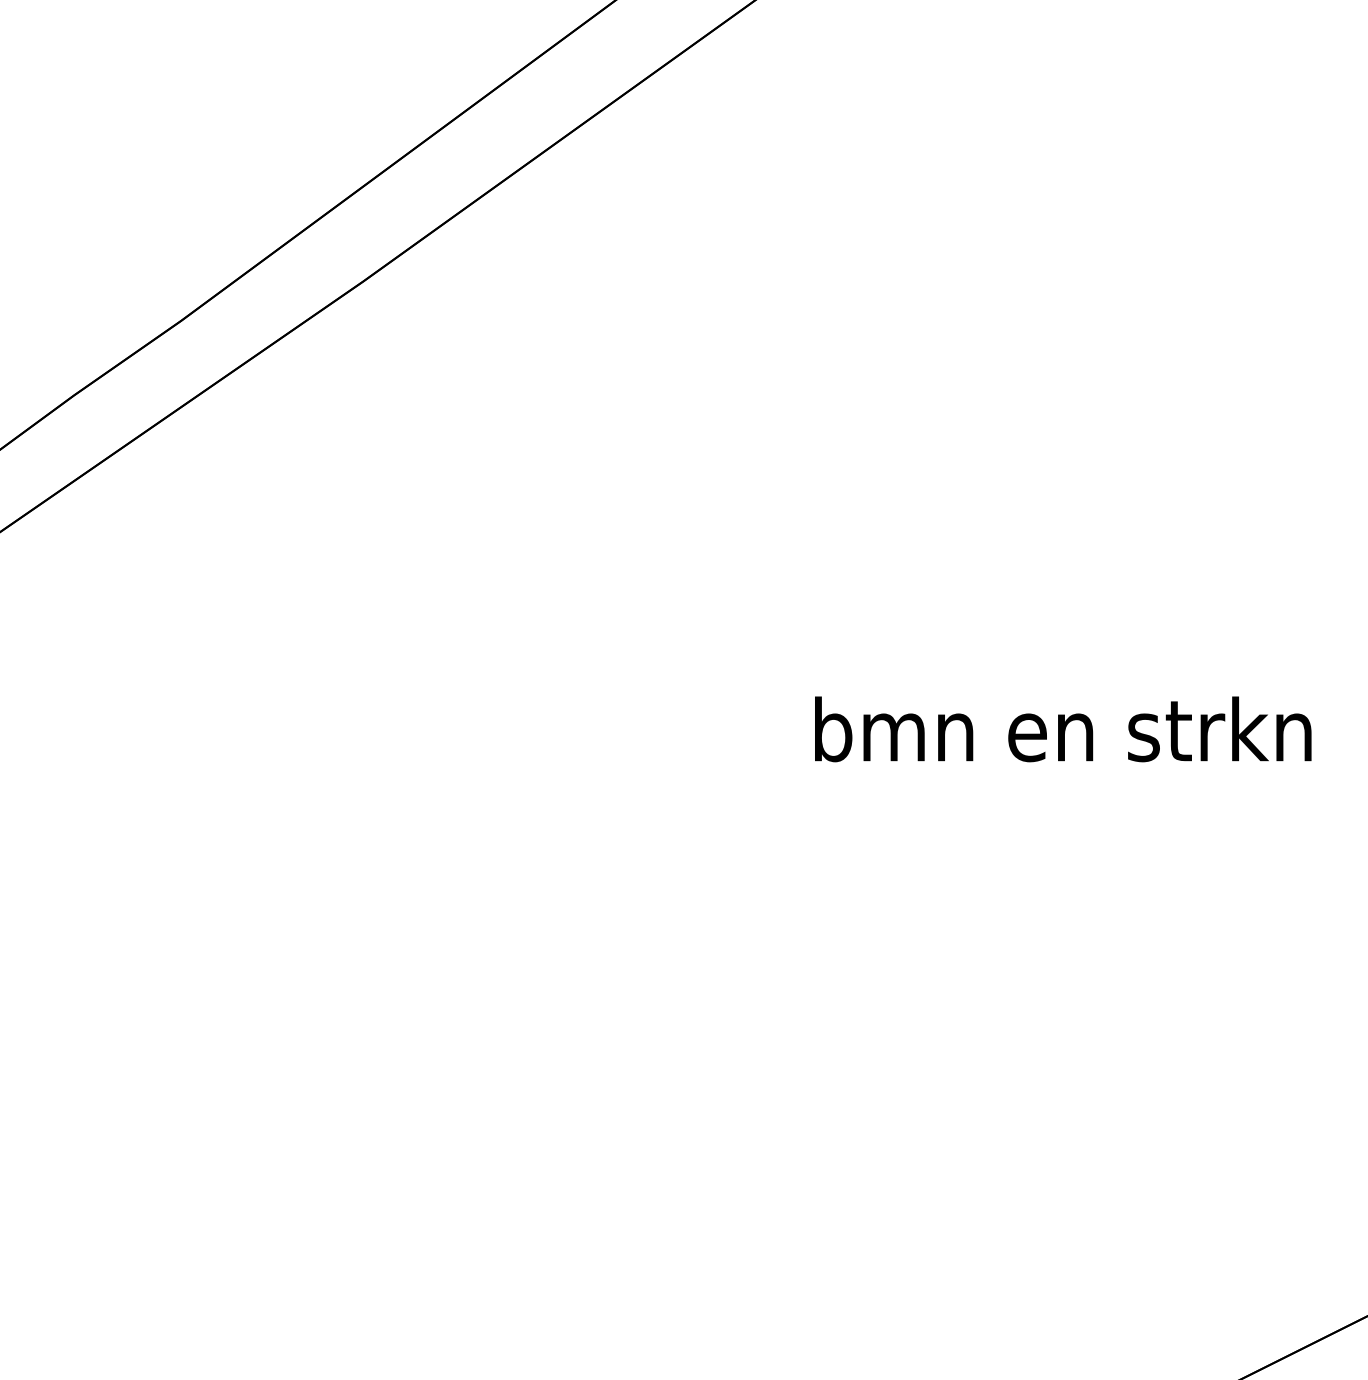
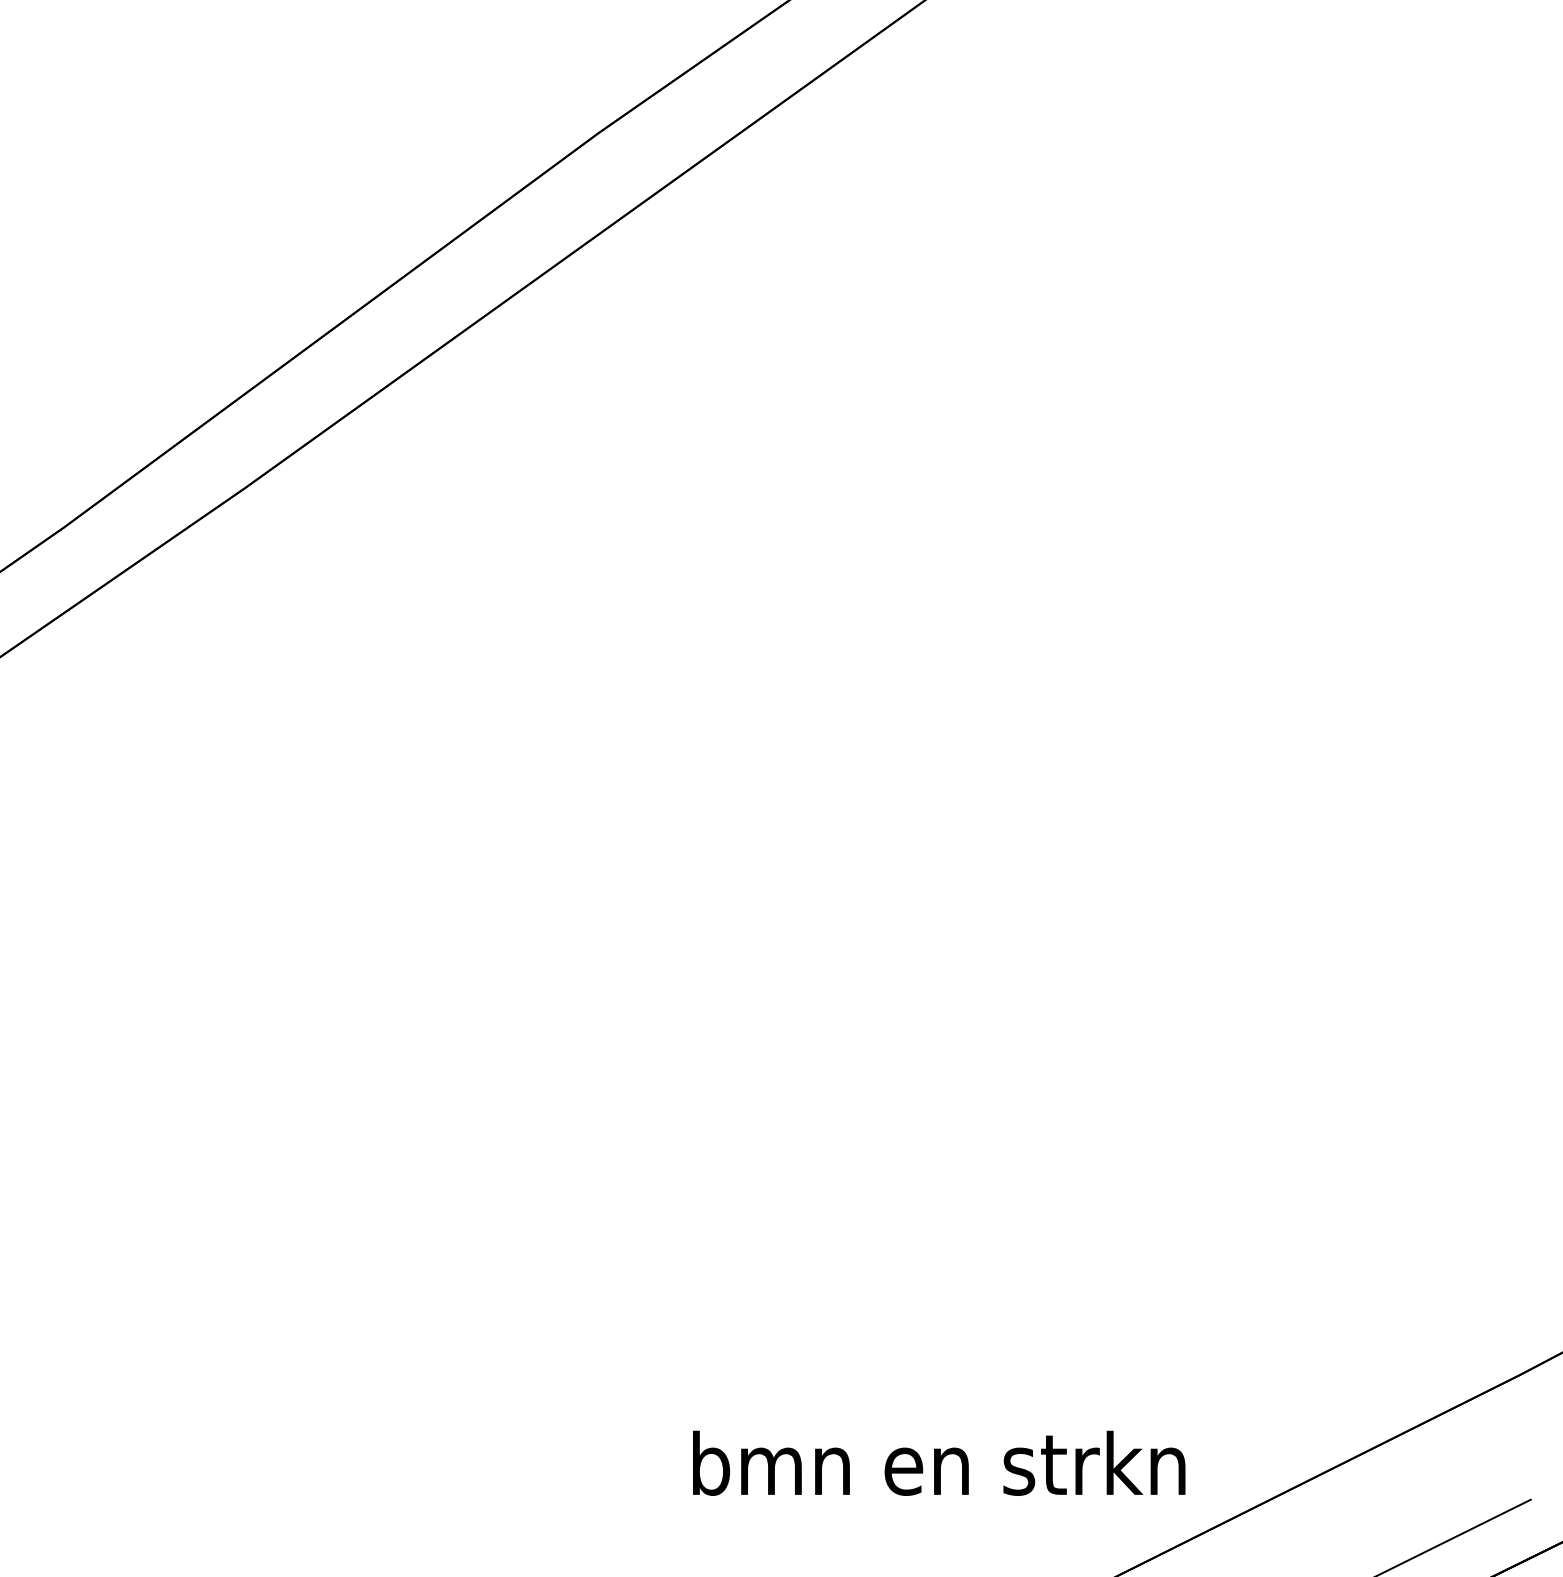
text: (1063, 728) -> (939, 1462), moved

